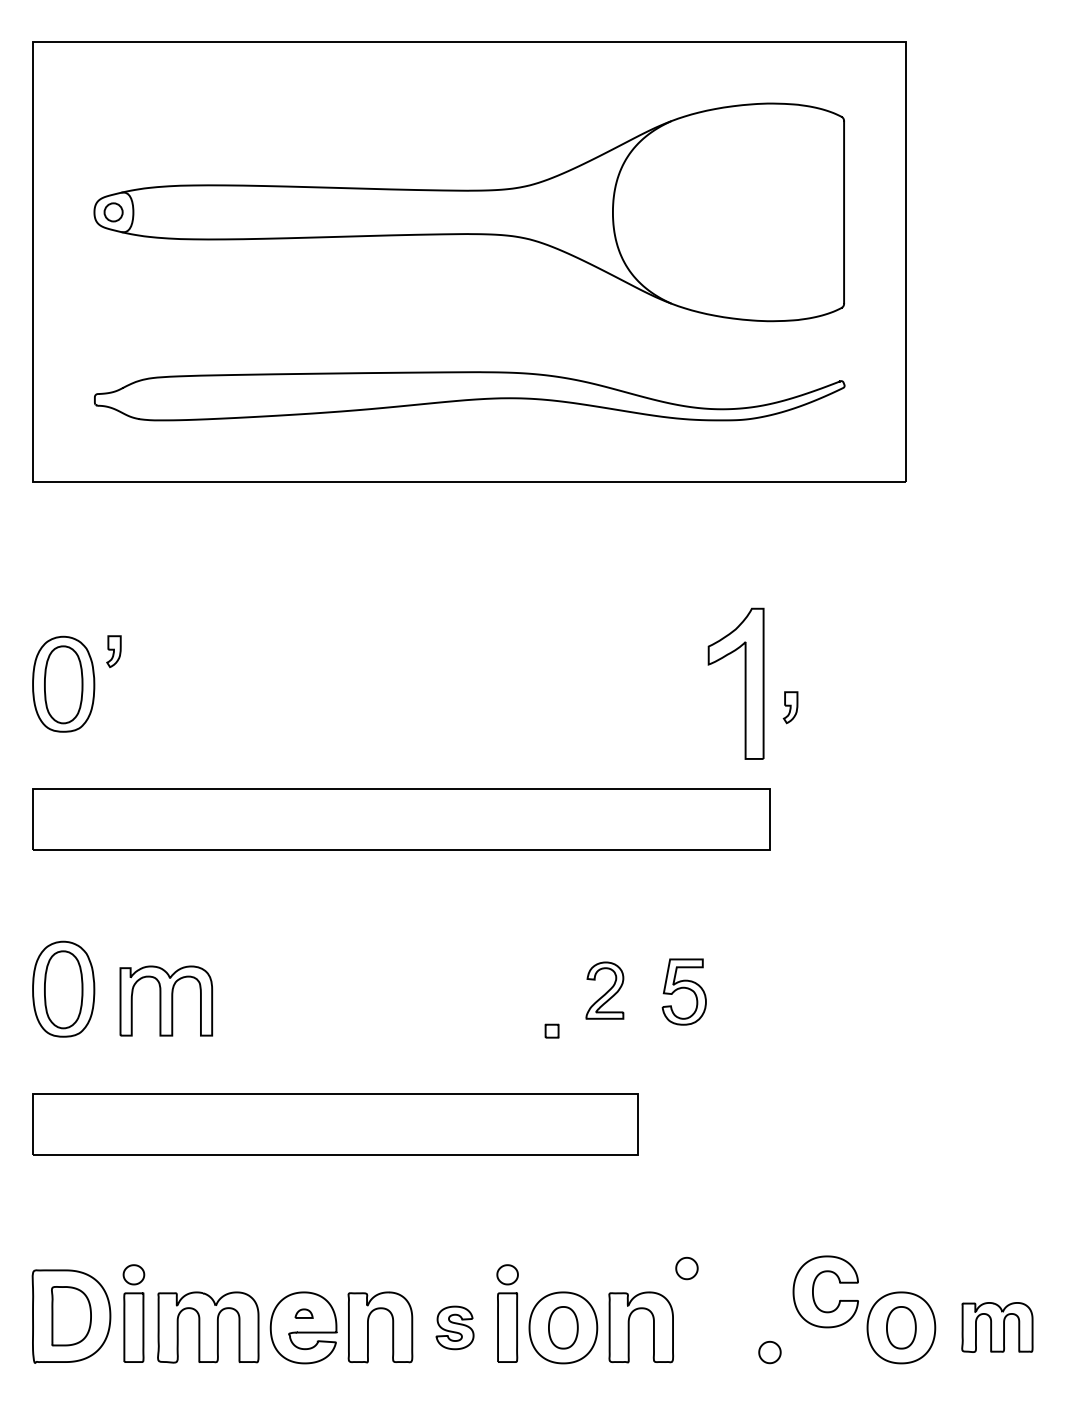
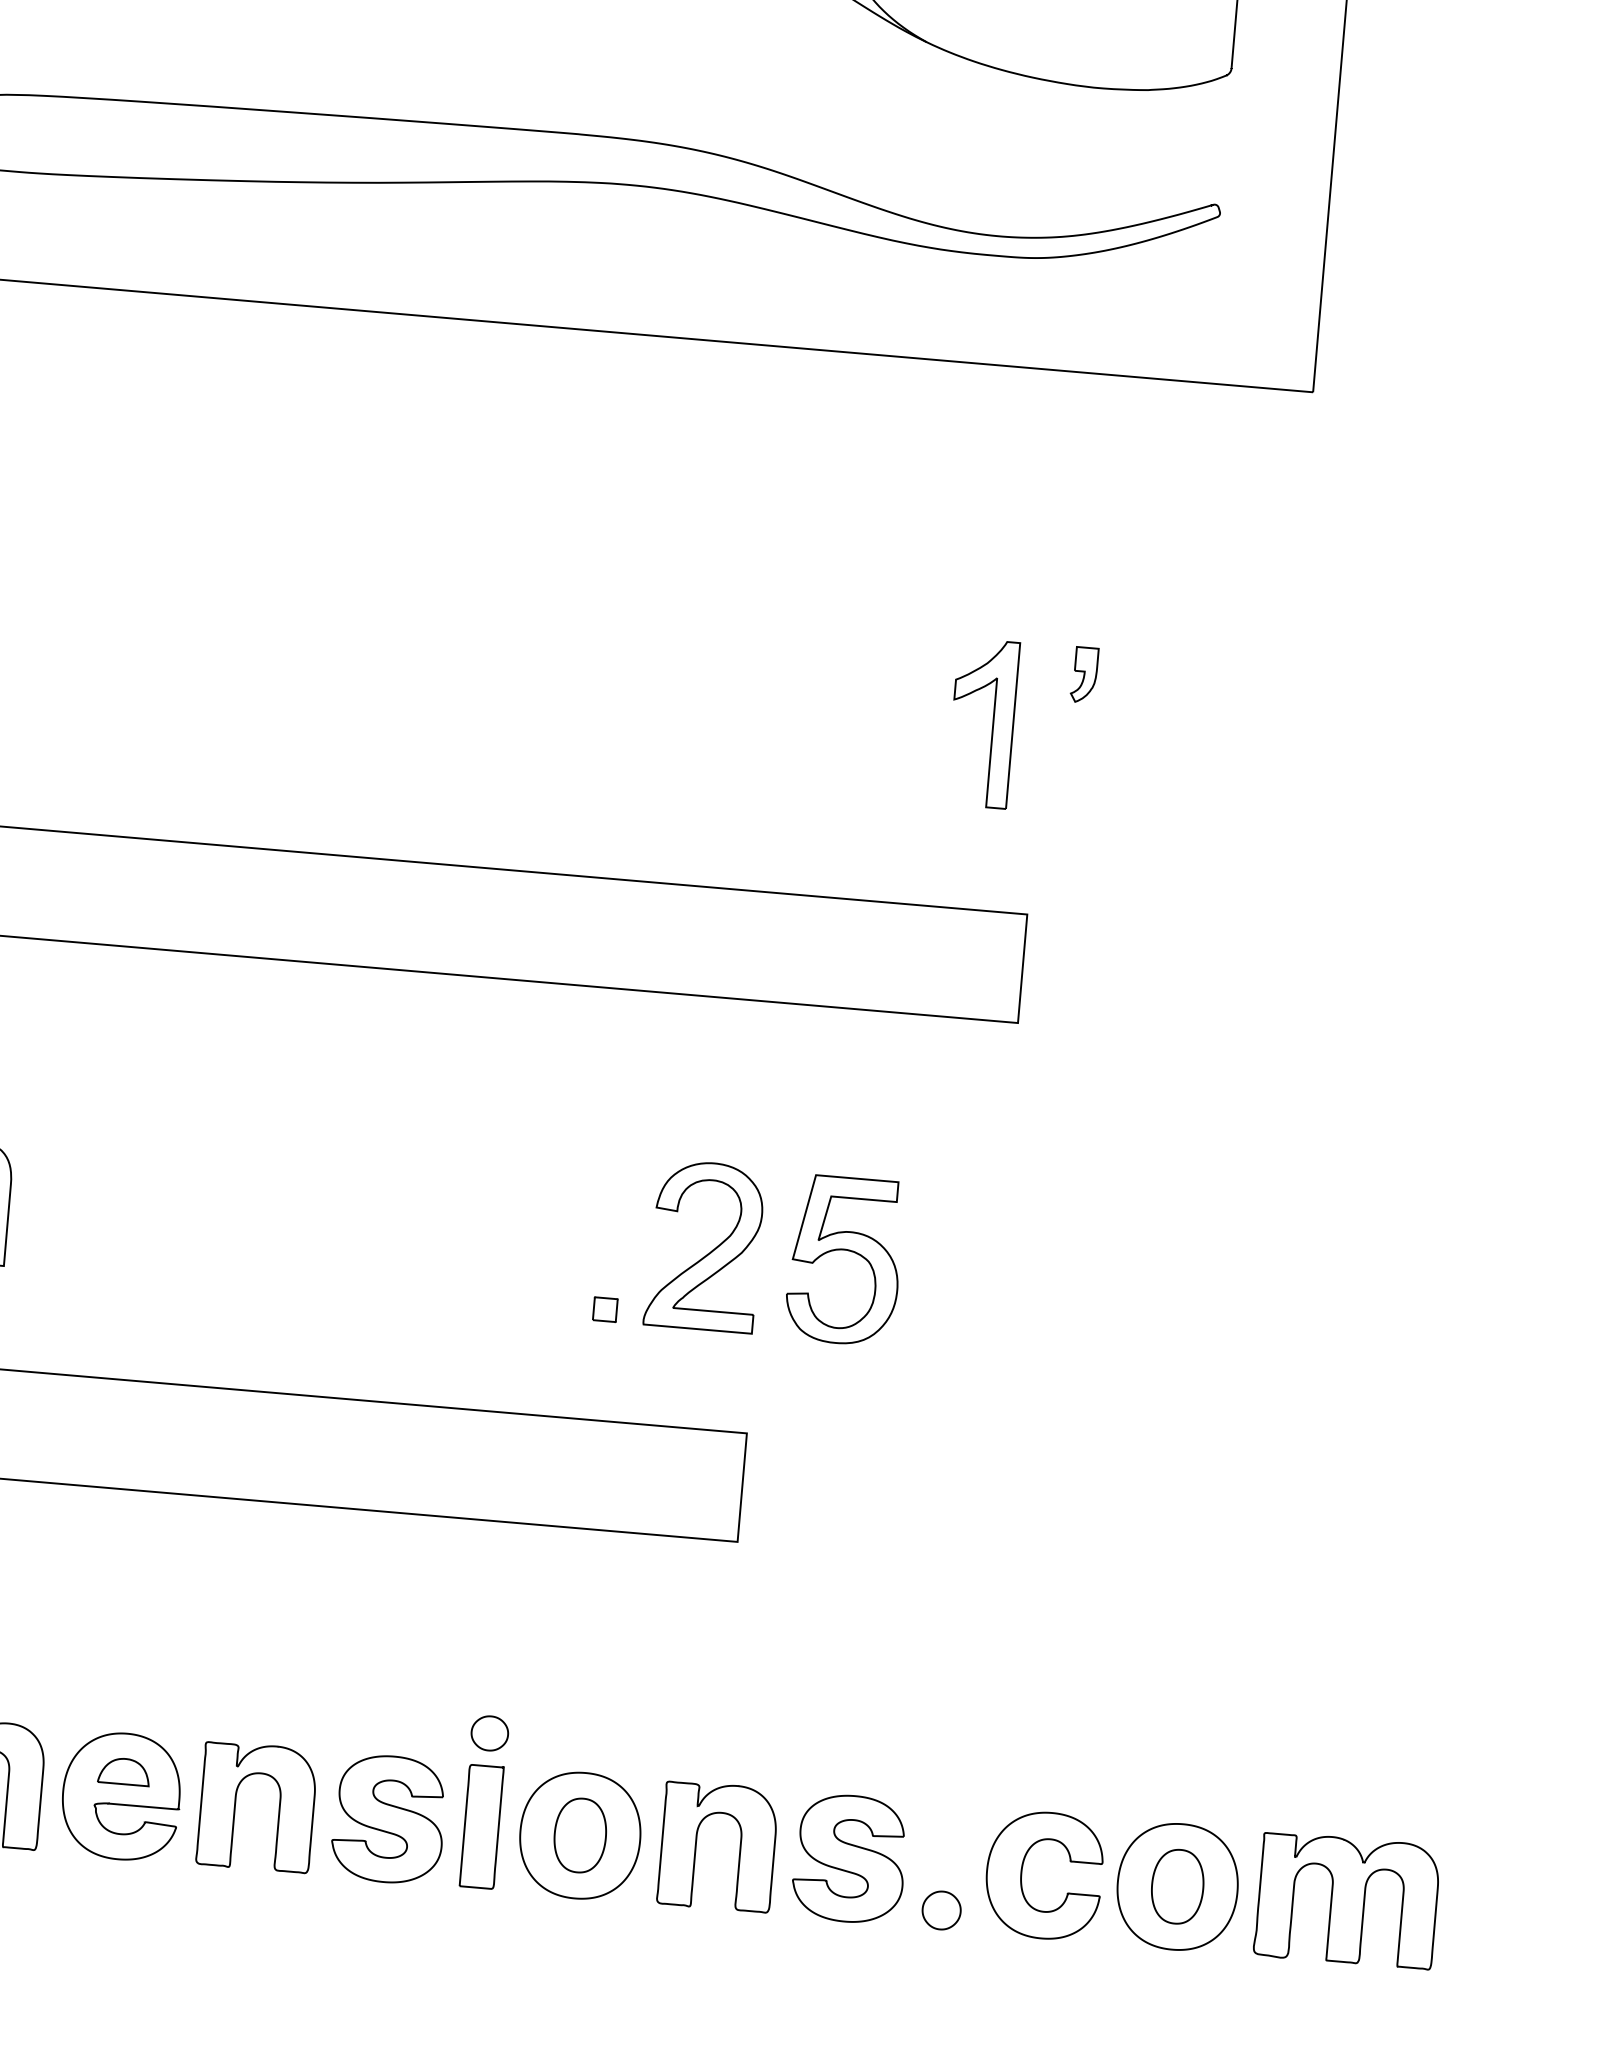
part: (735, 683) -> (982, 722), size x0.62
part: (790, 707) -> (1084, 674), moved
part: (604, 990) -> (704, 1245), size x1.67
part: (684, 991) -> (845, 1259), size x1.43
part: (686, 1268) -> (806, 1749), removed
part: (814, 1287) -> (1024, 1865), moved
part: (303, 1313) -> (123, 1770), size x1.67
part: (454, 1327) -> (387, 1818), size x1.67
part: (715, 1327) -> (849, 1858), added
part: (997, 1327) -> (1347, 1900), size x1.43

